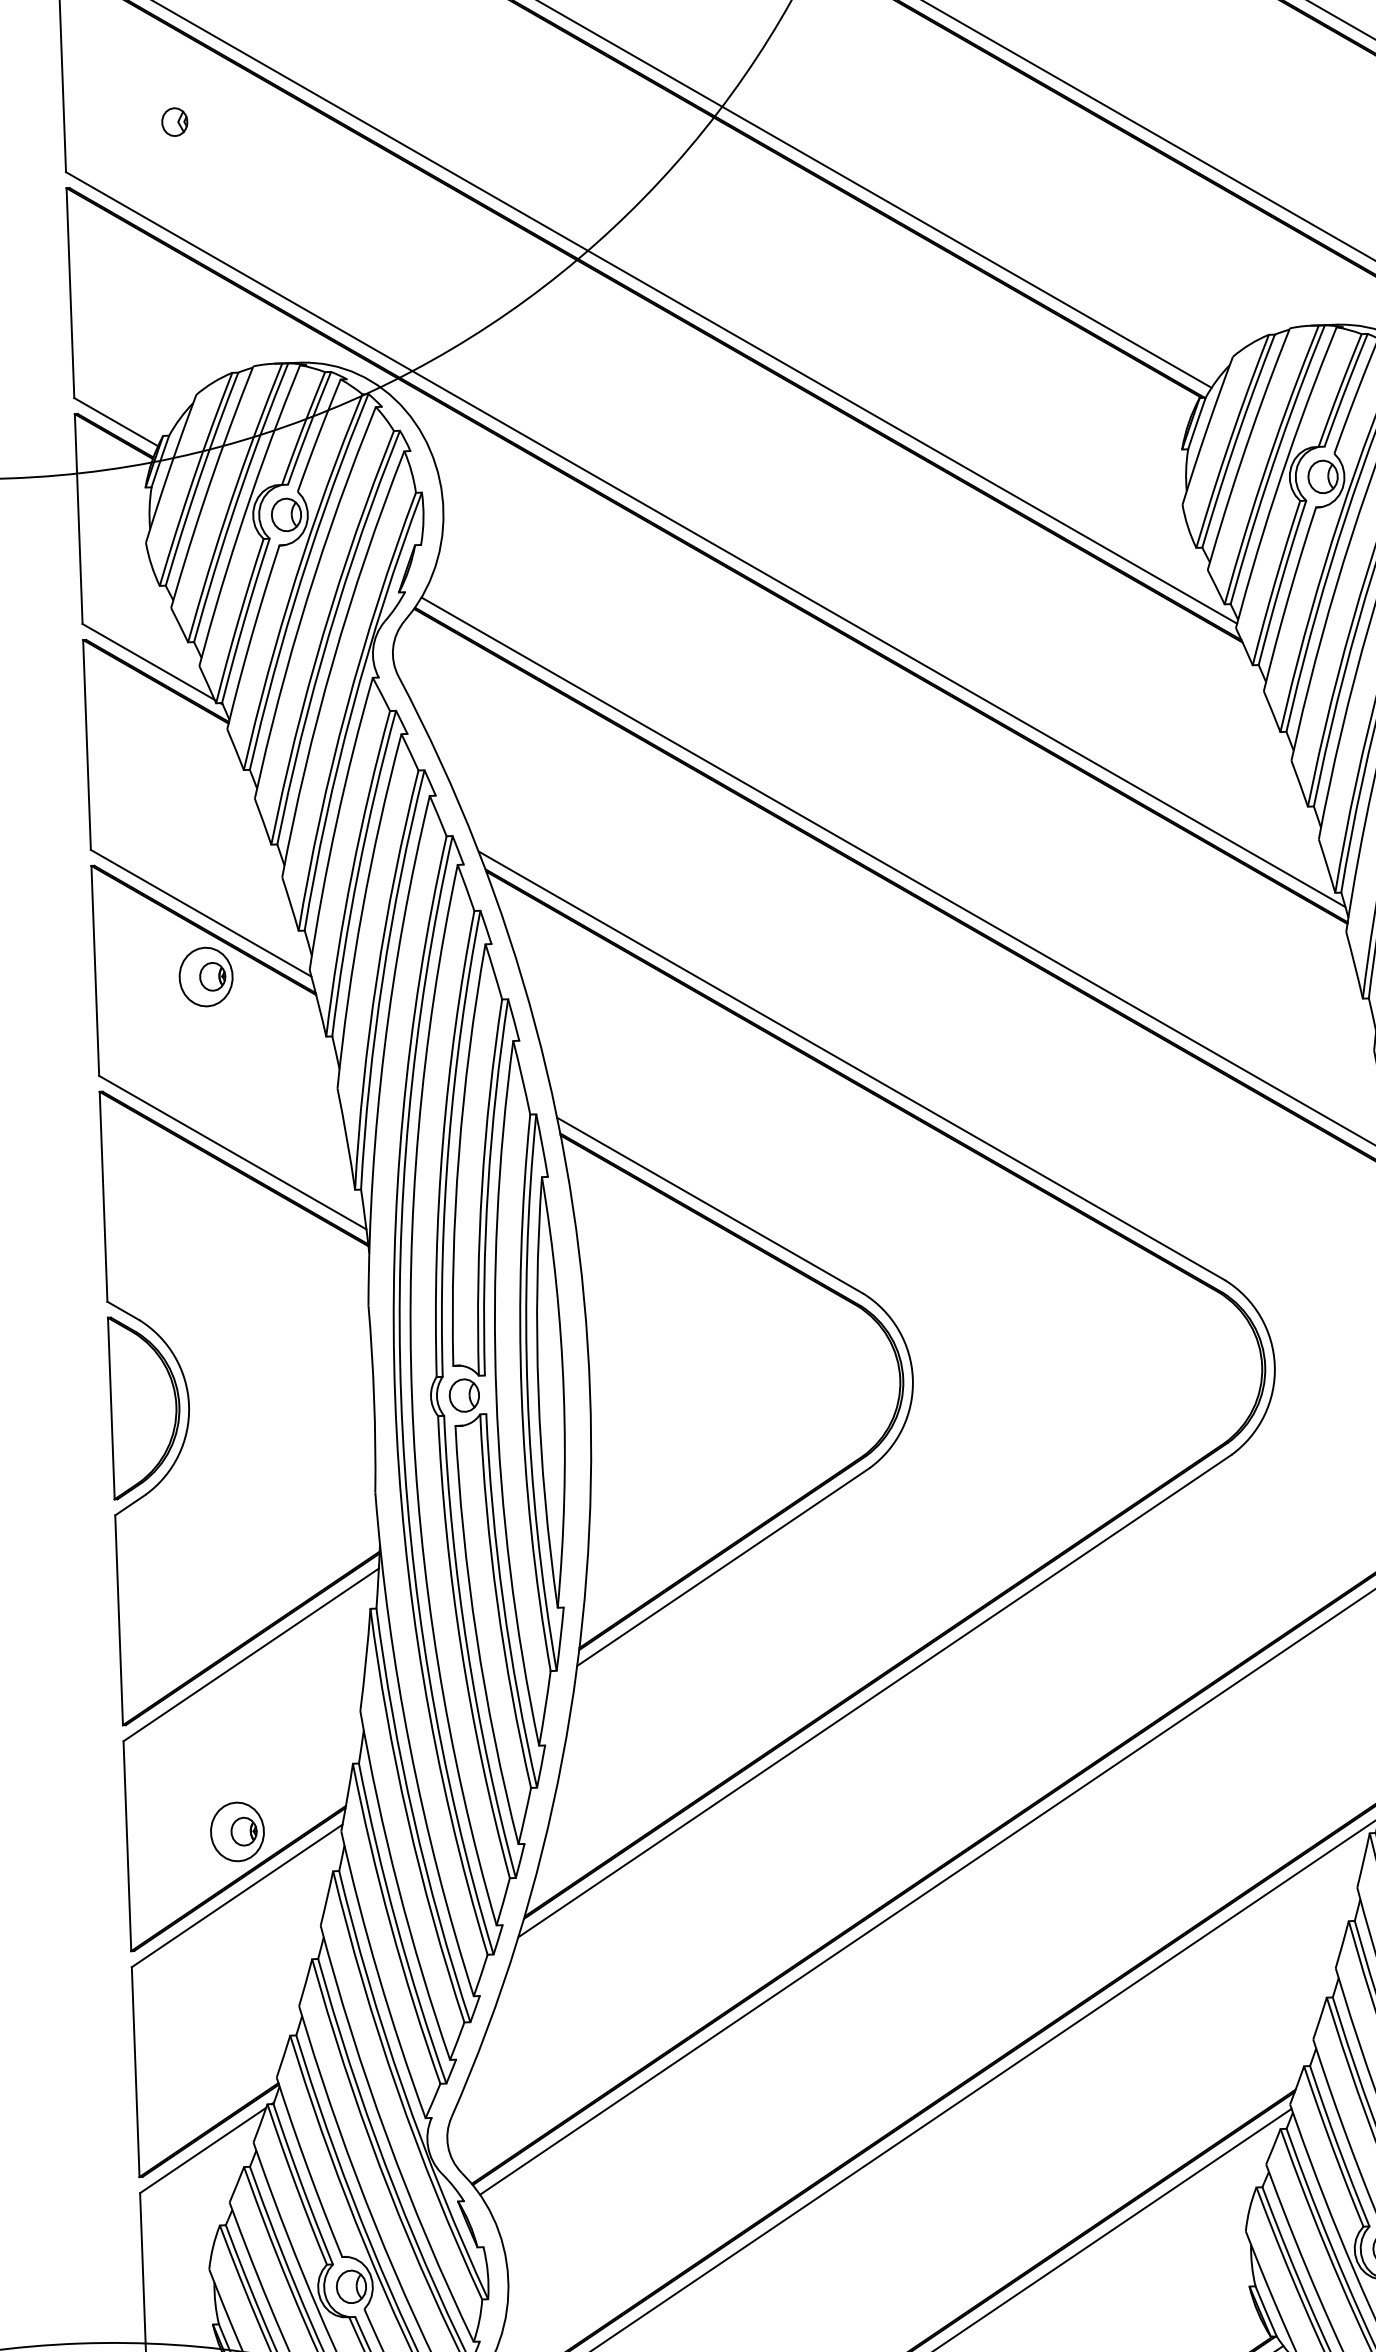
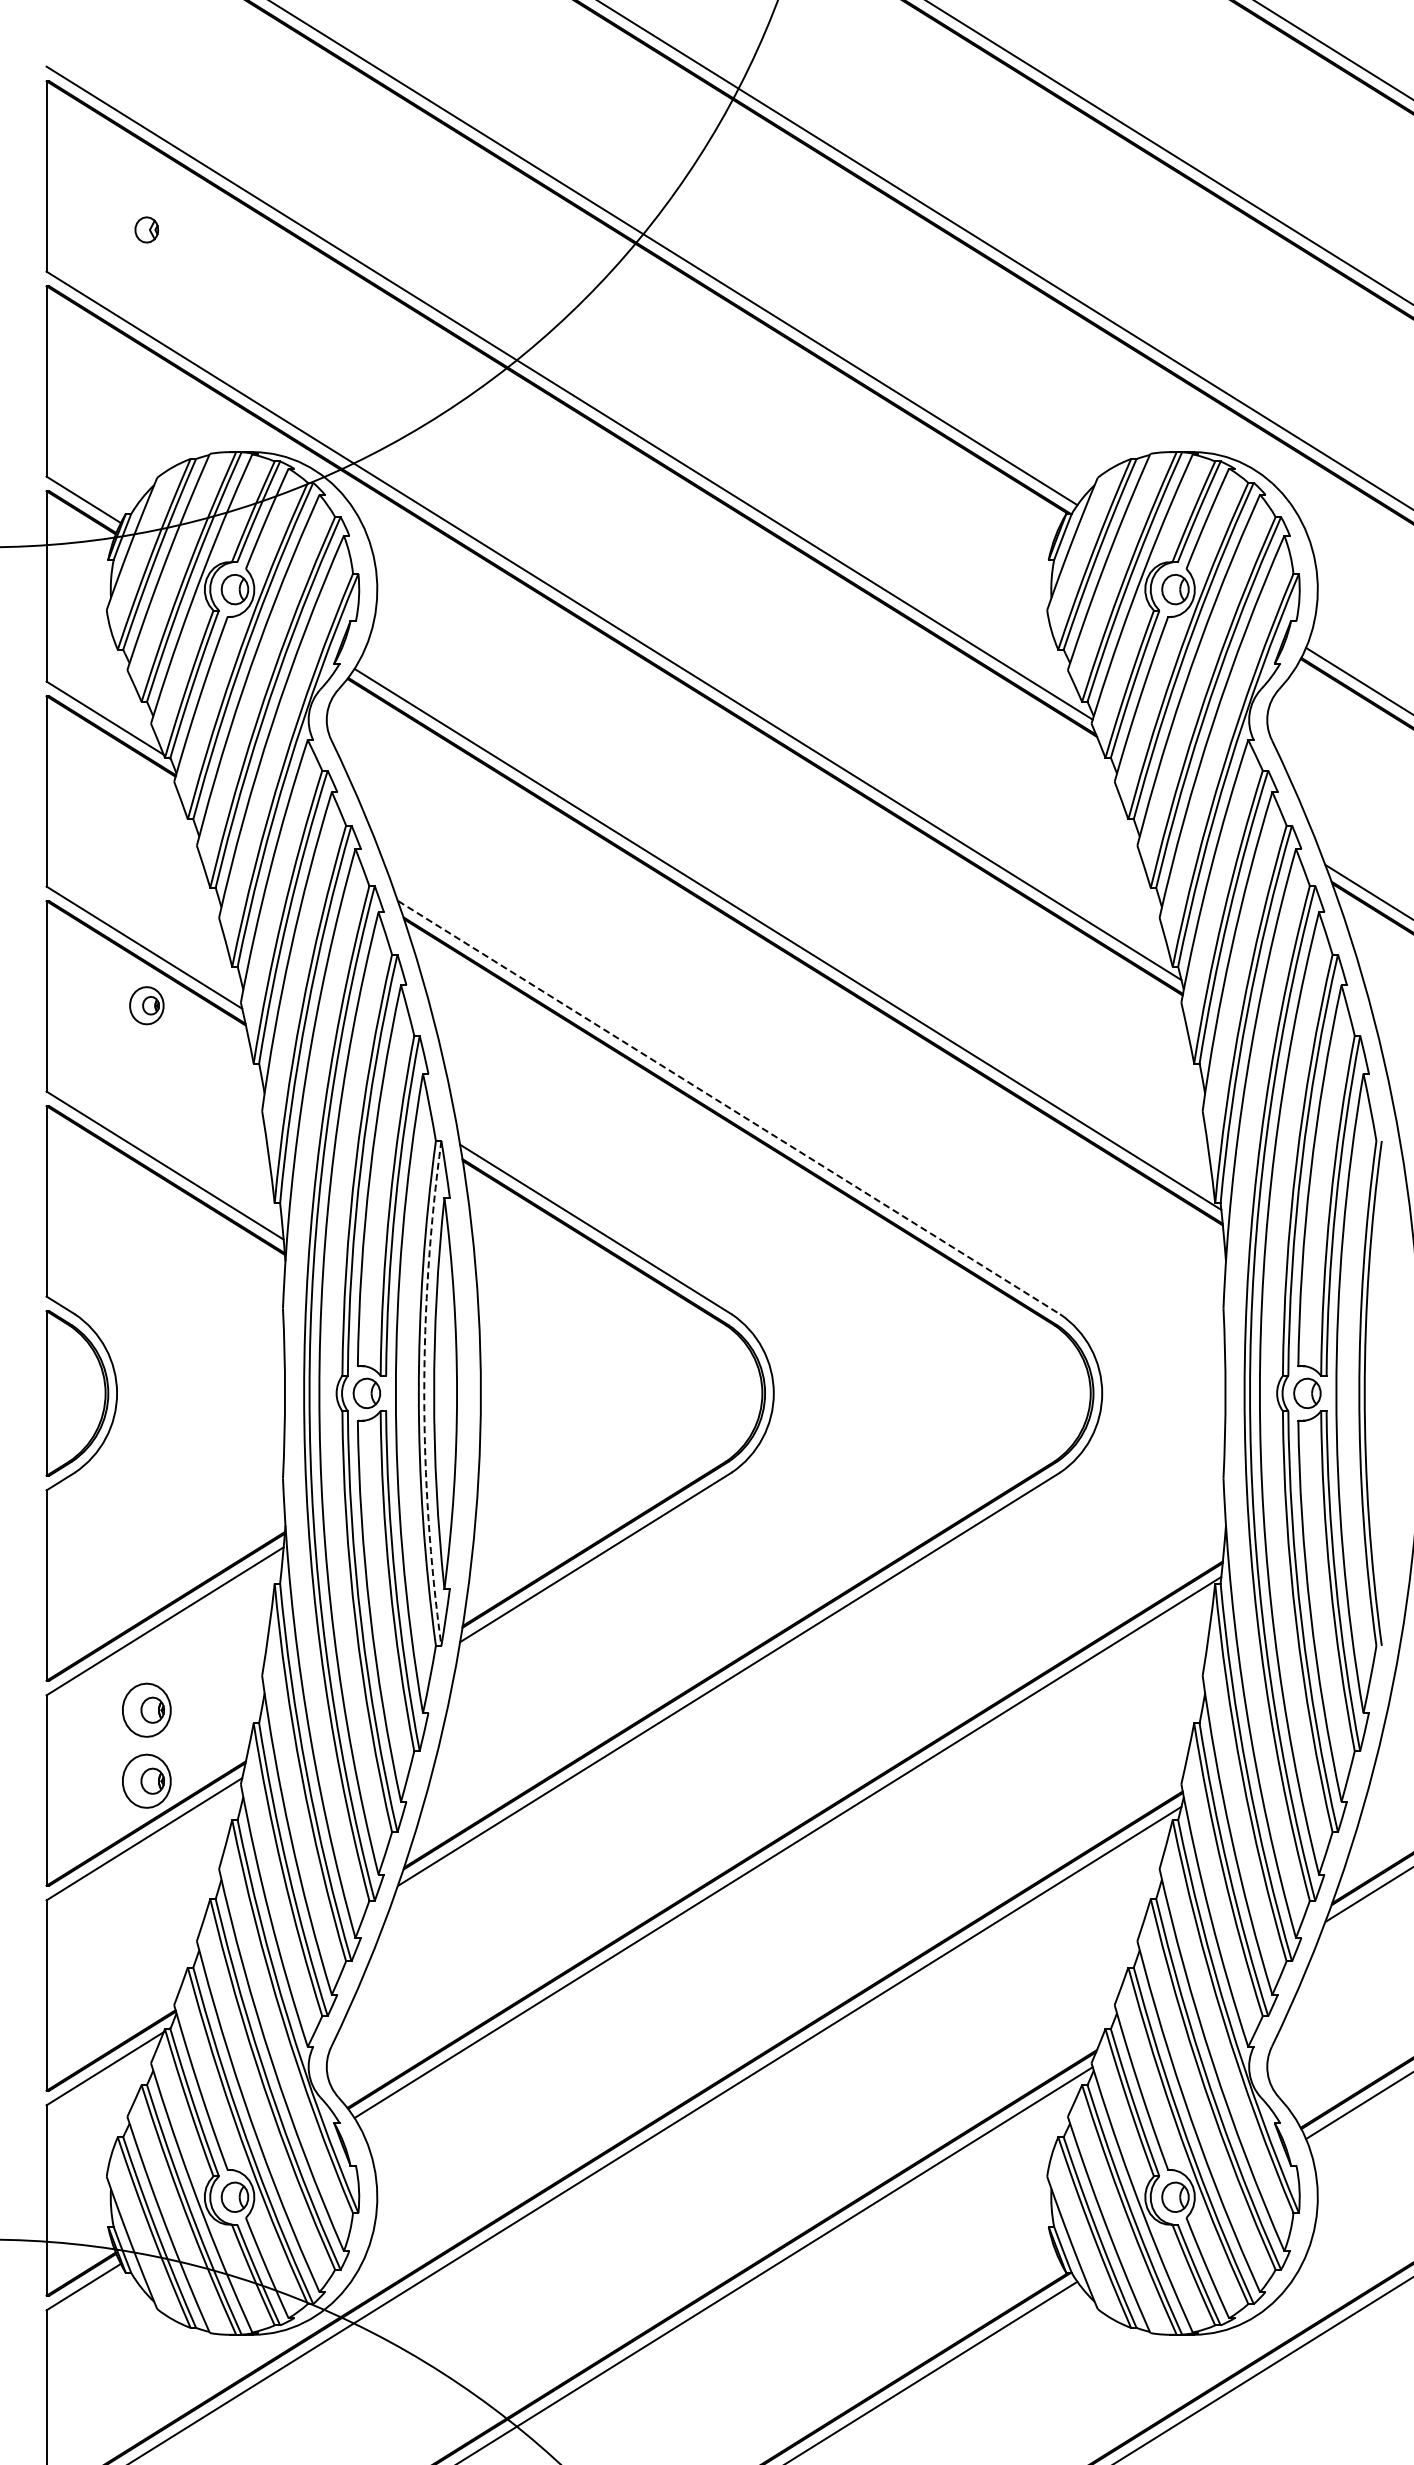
part: (205, 976) -> (146, 1005), size x0.7
line: (852, 1065) -> (729, 1107), solid -> dashed
arc: (527, 1393) -> (424, 1393), solid -> dashed
part: (234, 1752) -> (146, 1709), added

